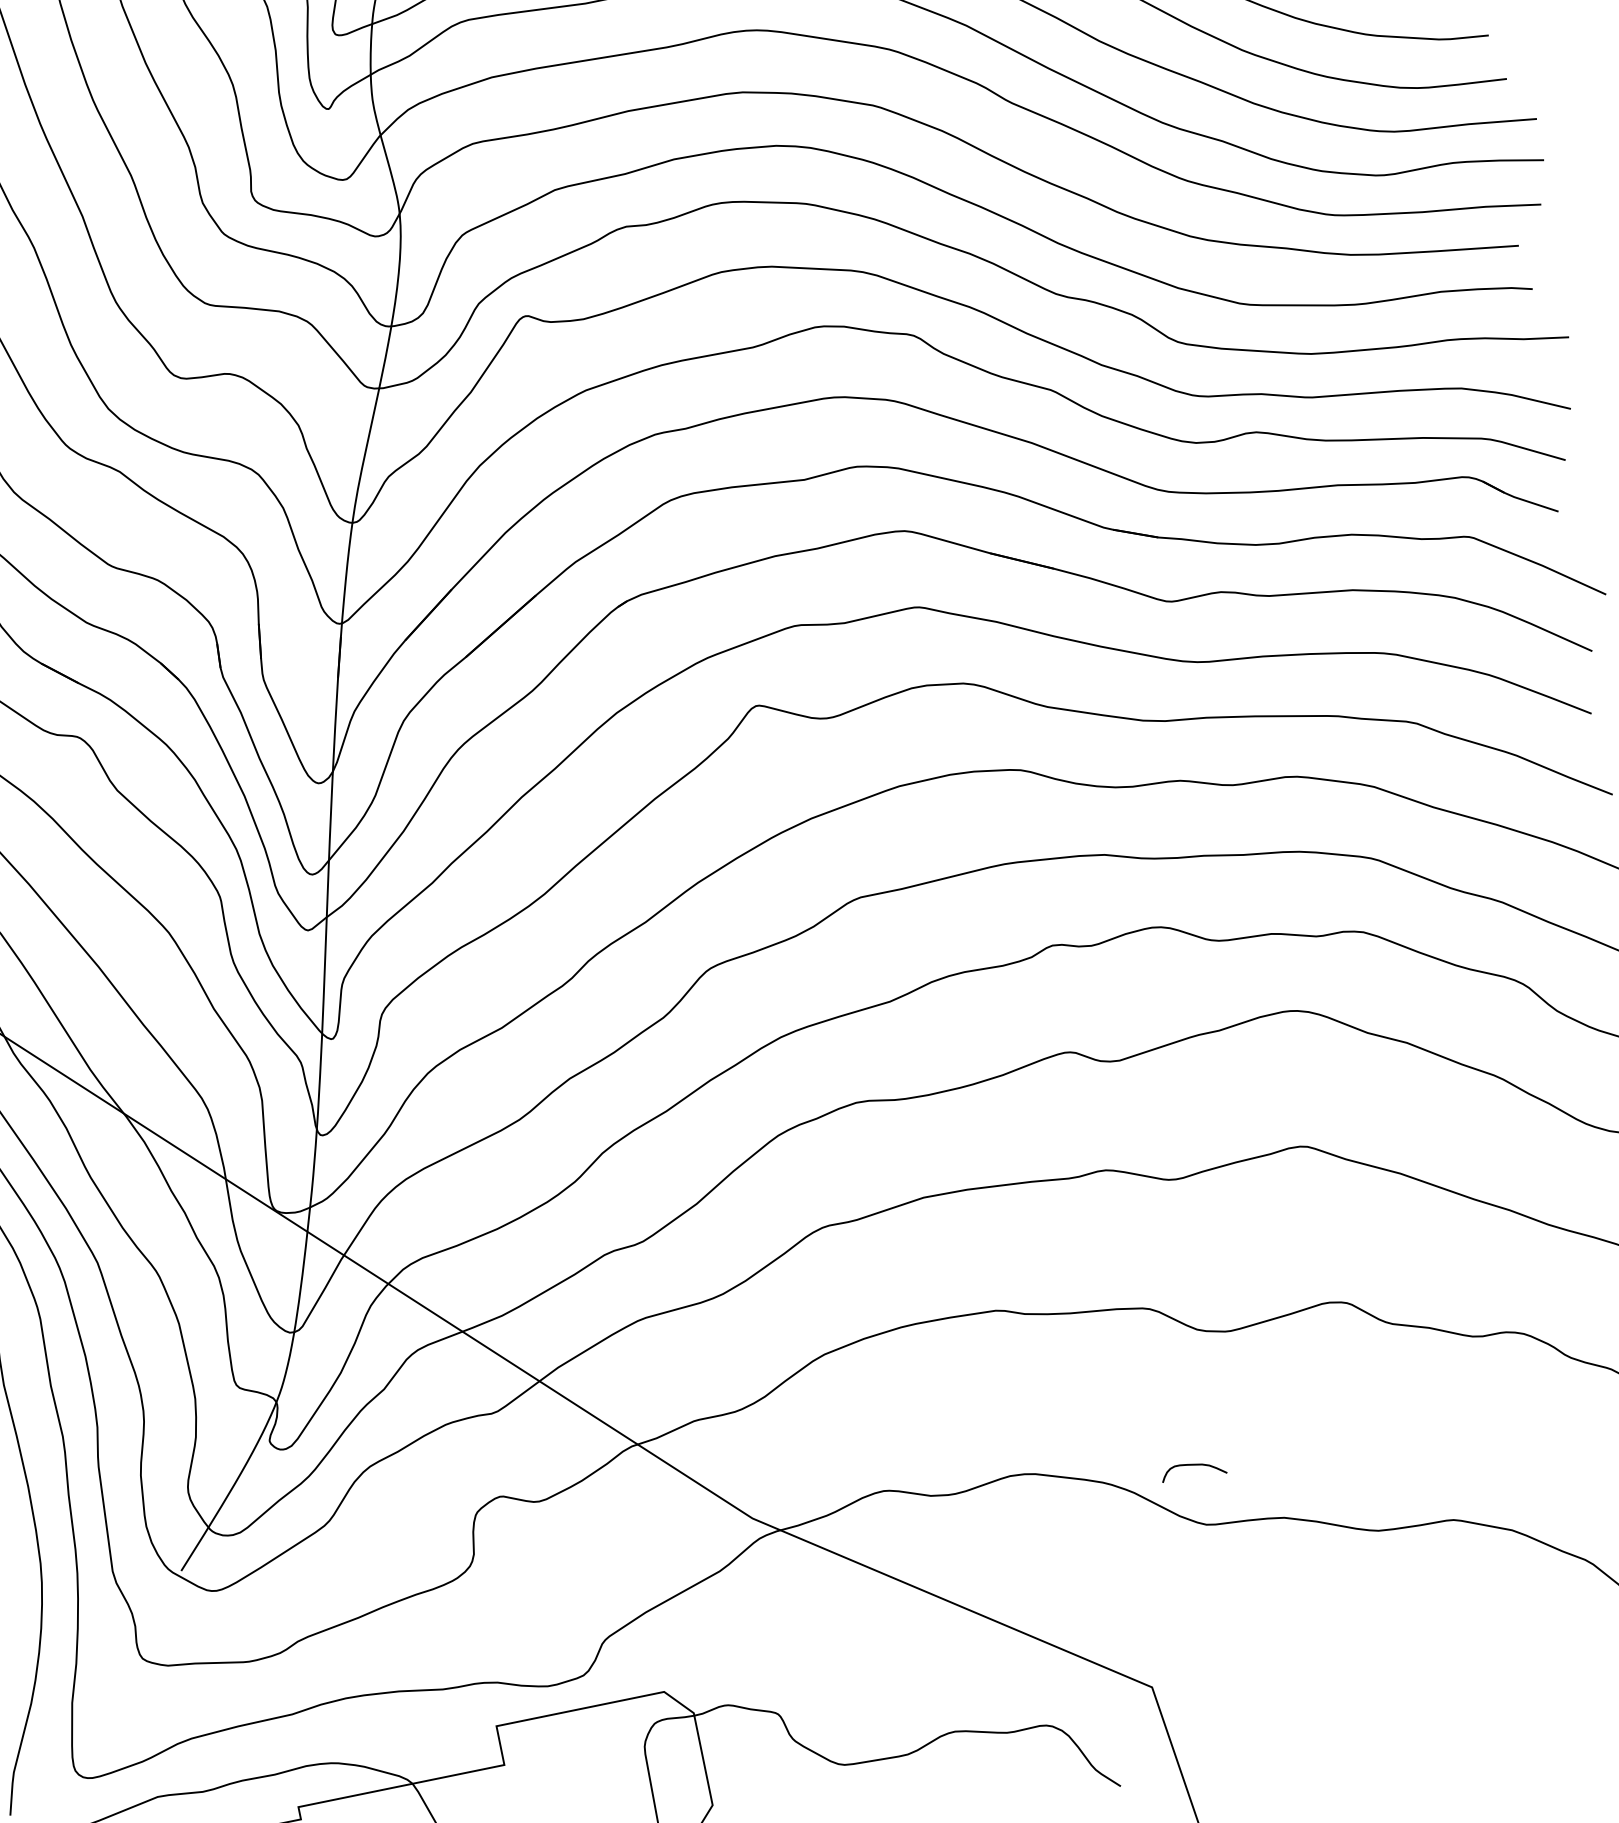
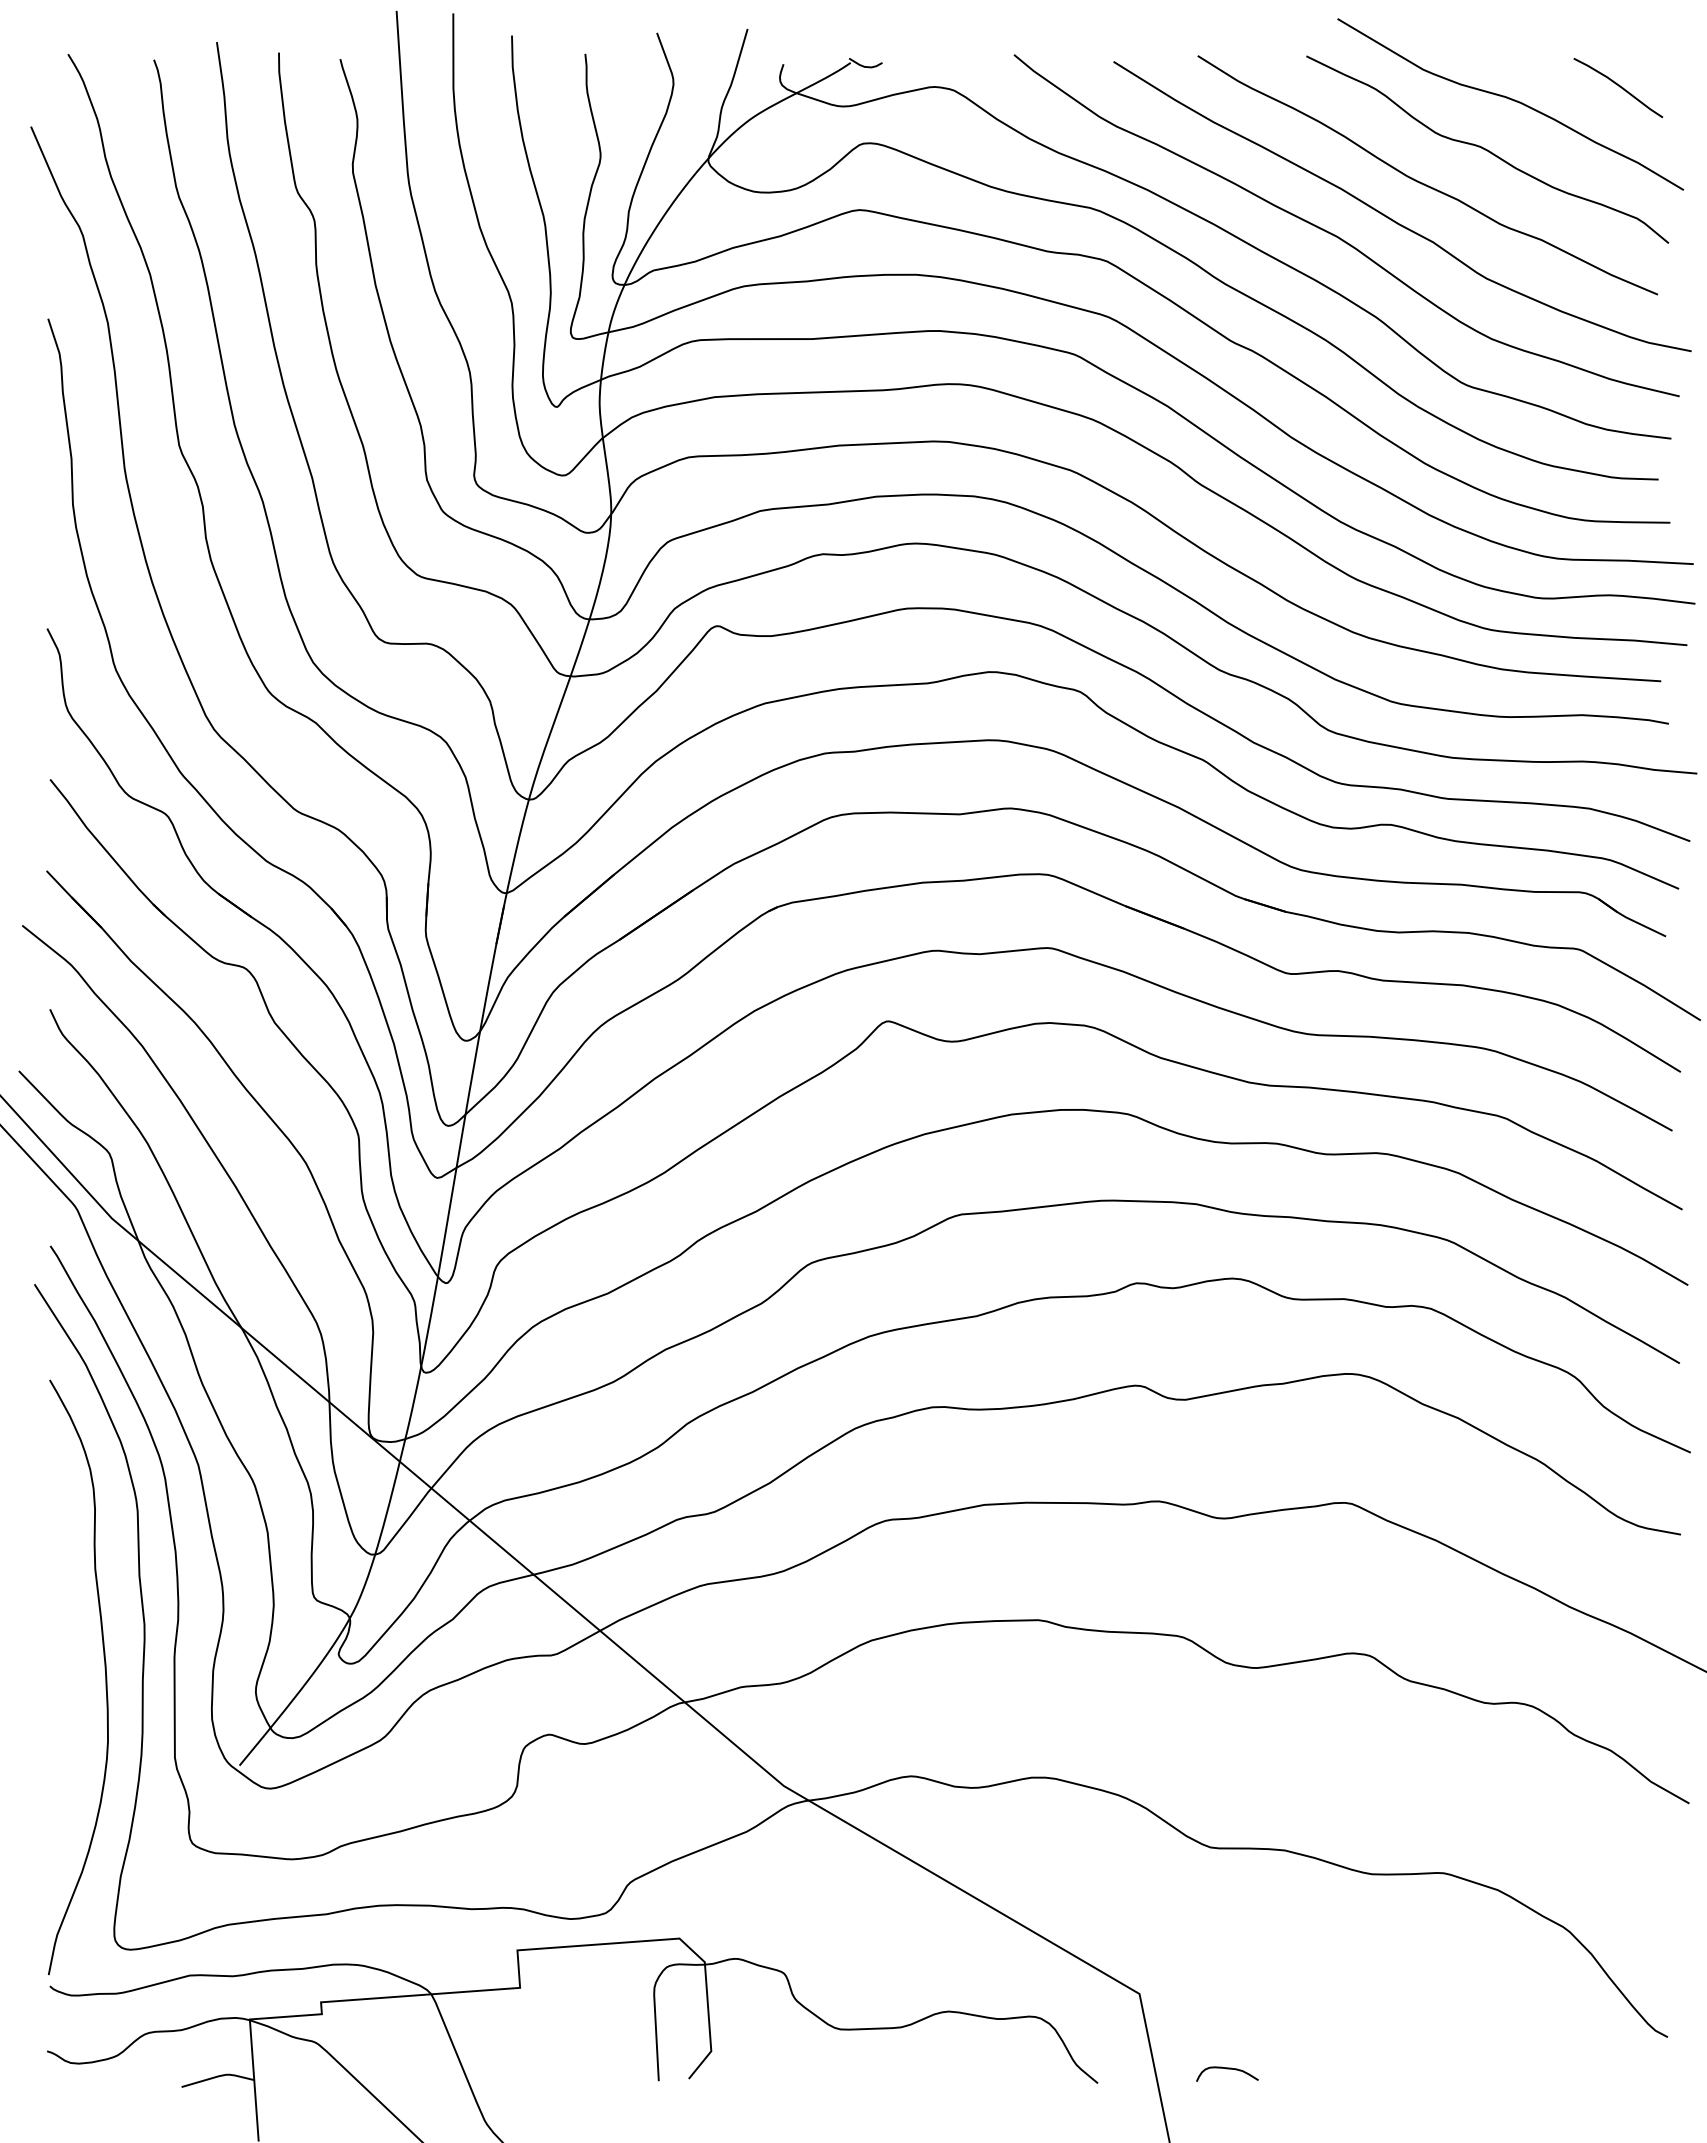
curve: (1193, 1465) -> (1227, 2069), moved

